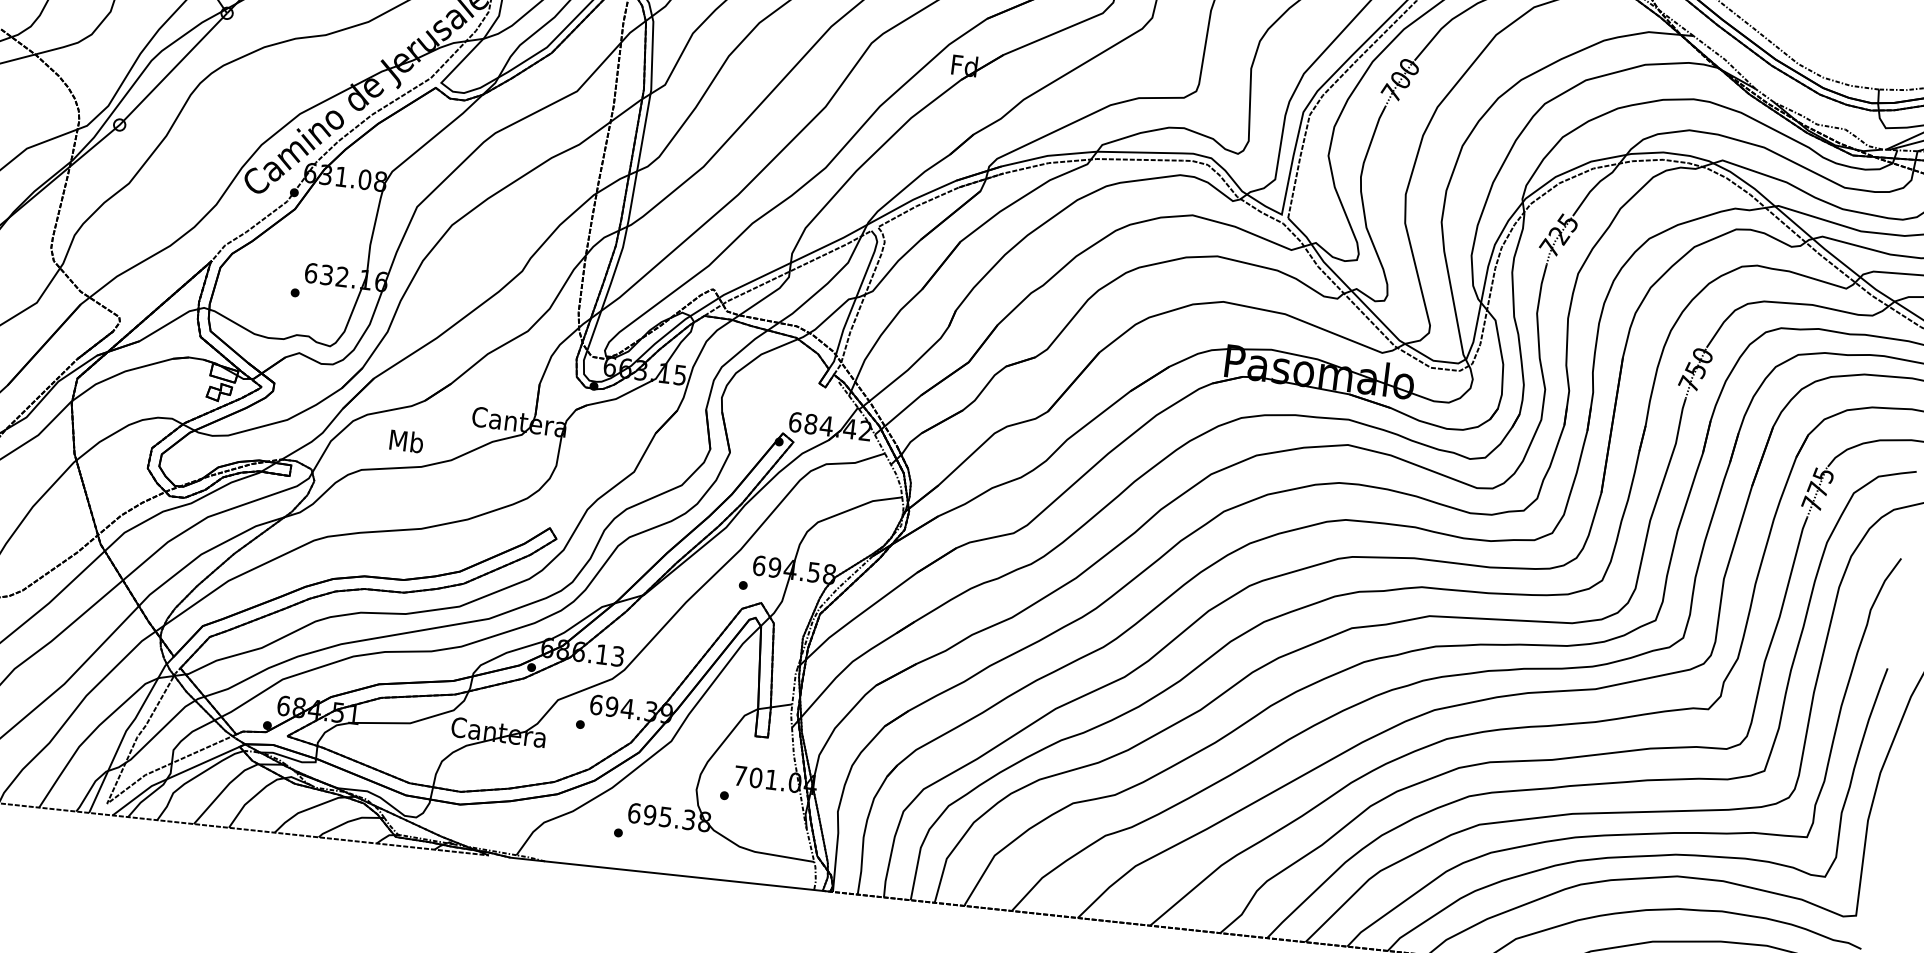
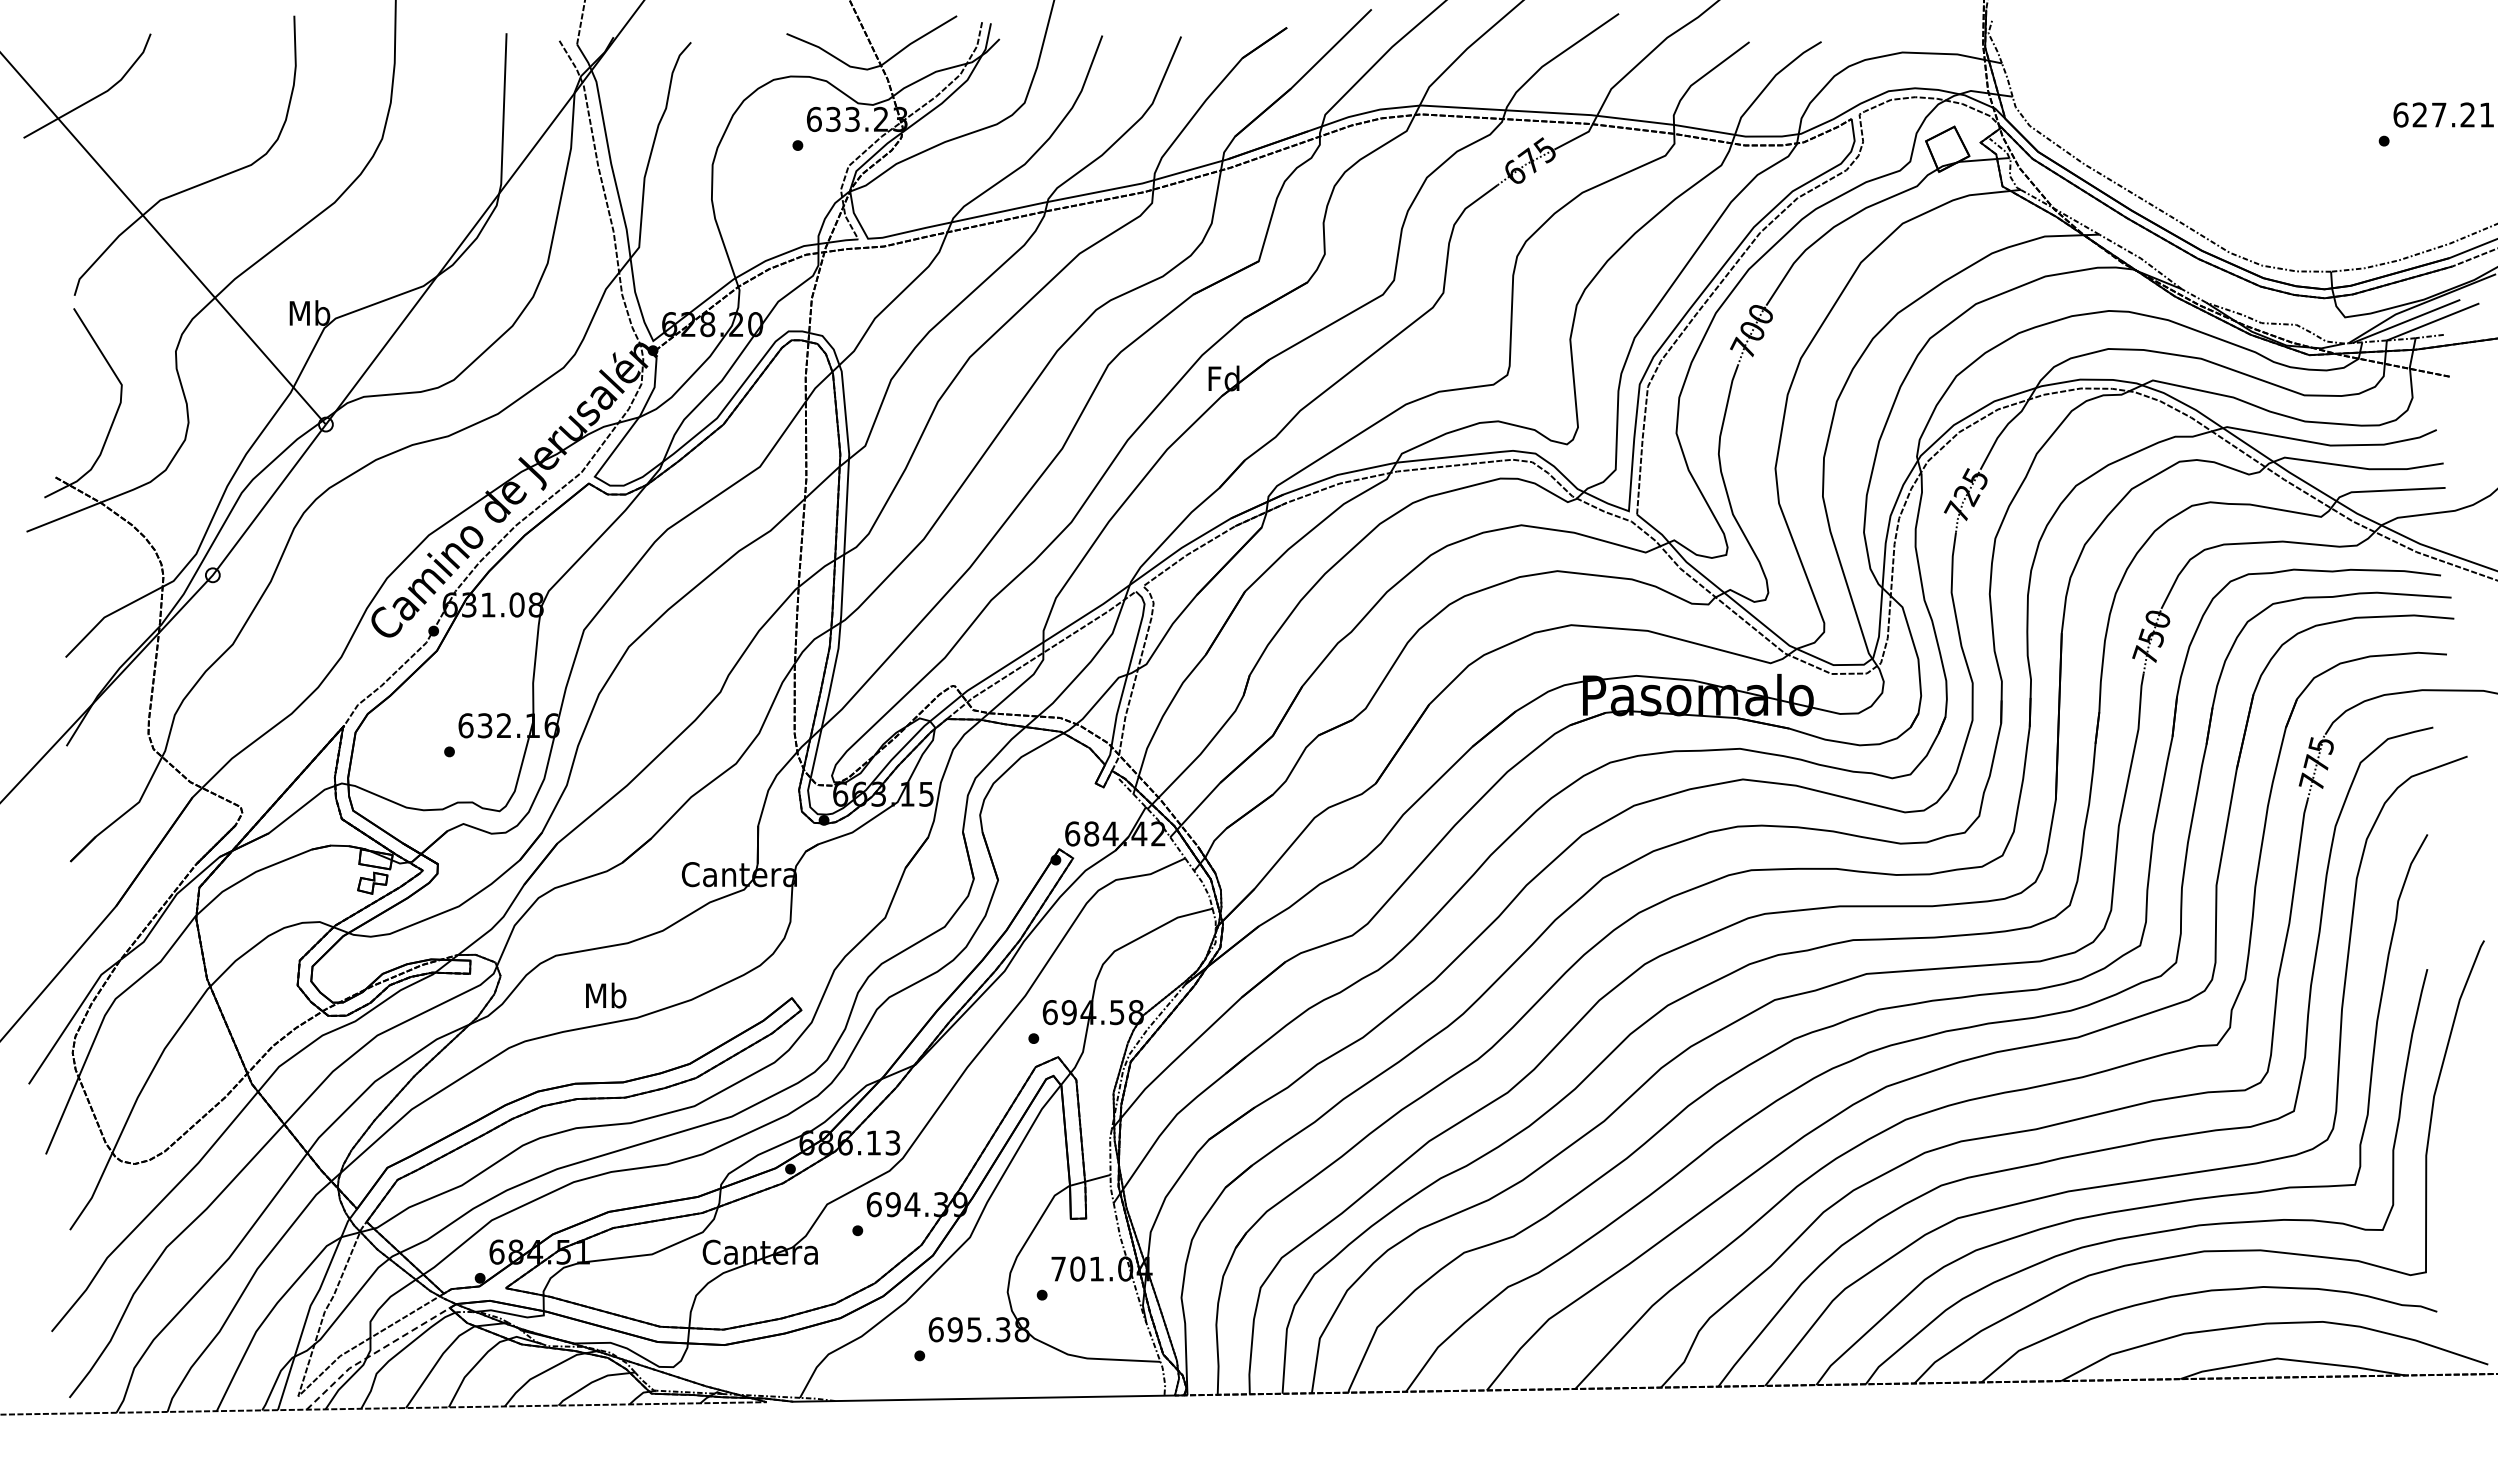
text: (406, 441) -> (606, 995), moved
line: (173, 776) -> (374, 1353), solid -> dashed

